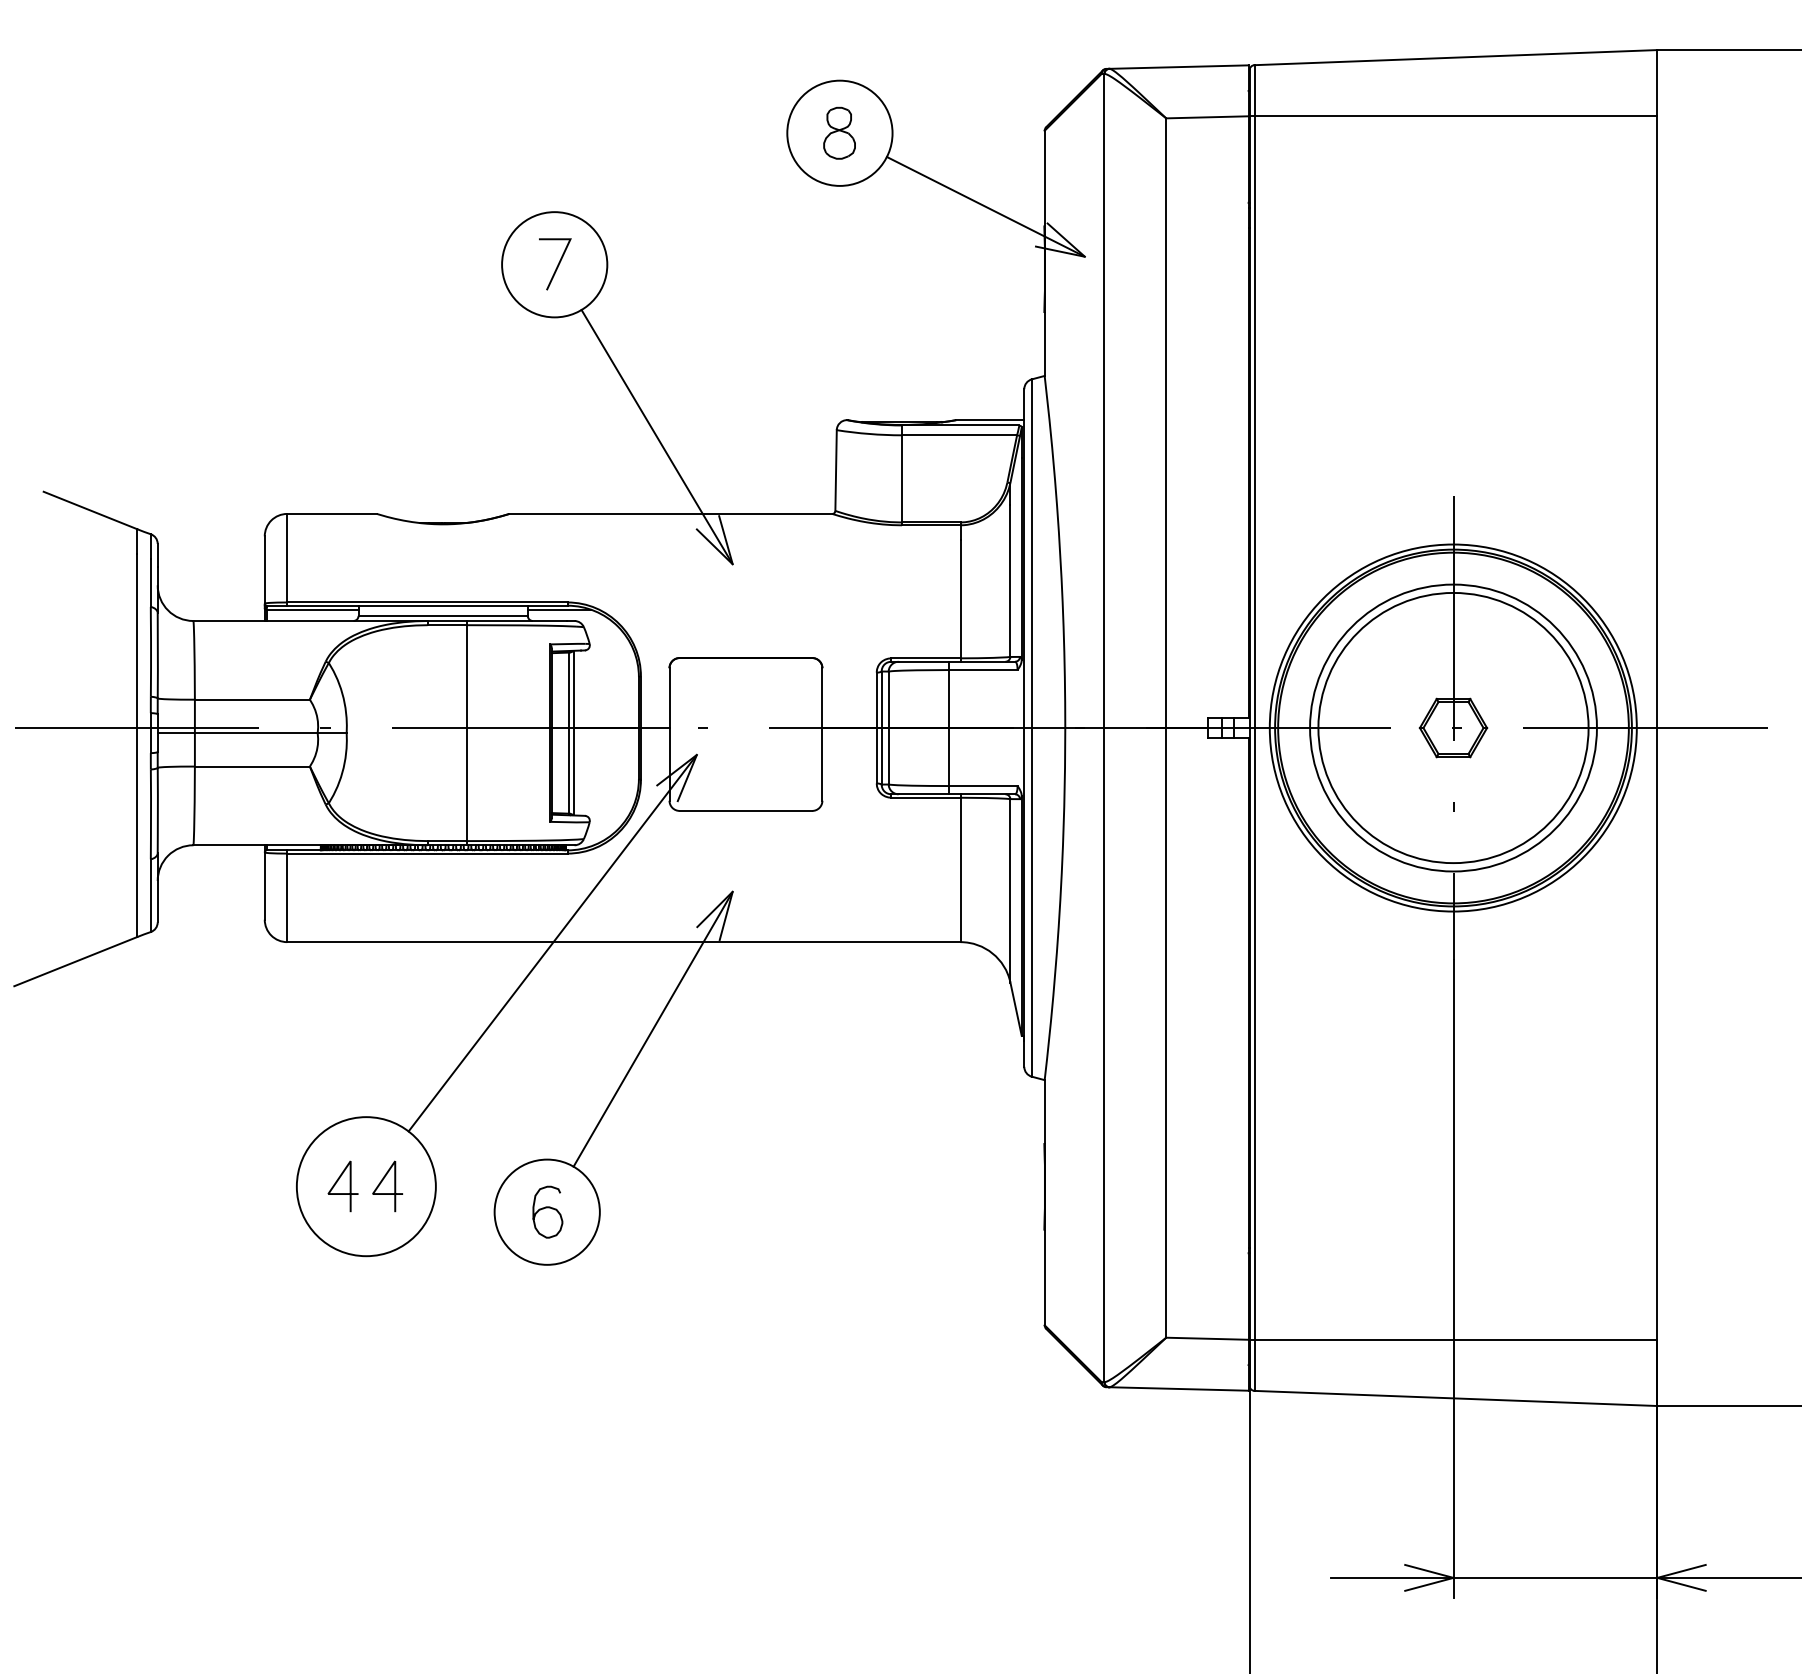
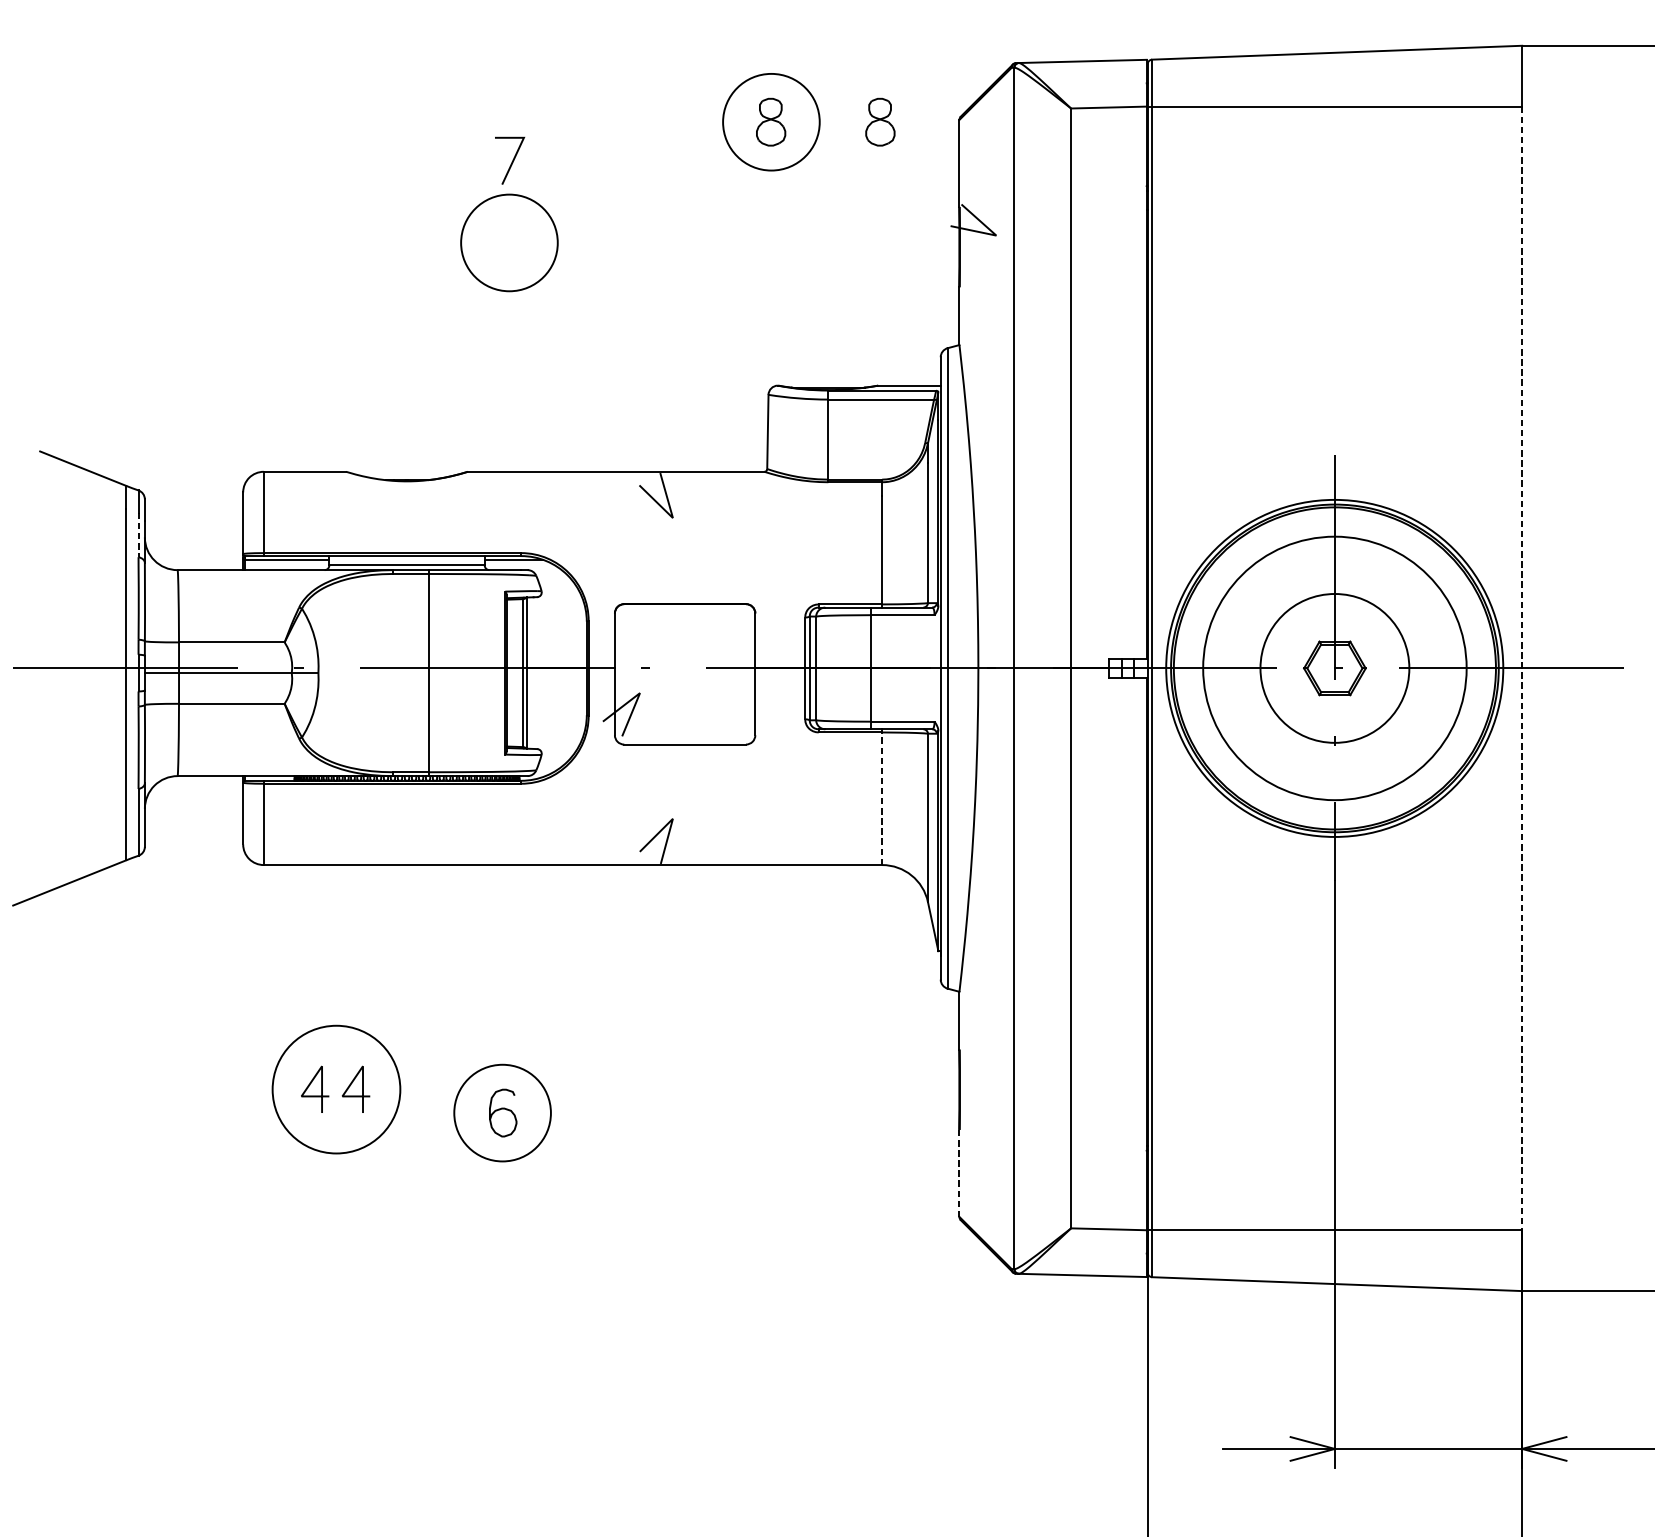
part: (958, 132) -> (880, 121), added
line: (985, 206) -> (905, 189), removed
line: (557, 264) -> (512, 160), moved
line: (656, 437) -> (602, 401), removed
line: (150, 583) -> (138, 535), solid -> dashed
circle: (1453, 727) -> (1334, 667), size x0.6
line: (1657, 728) -> (1522, 668), solid -> dashed
line: (960, 869) -> (882, 798), solid -> dashed
line: (552, 942) -> (507, 865), removed
line: (652, 1028) -> (599, 944), removed
line: (1044, 1278) -> (959, 1173), solid -> dashed

